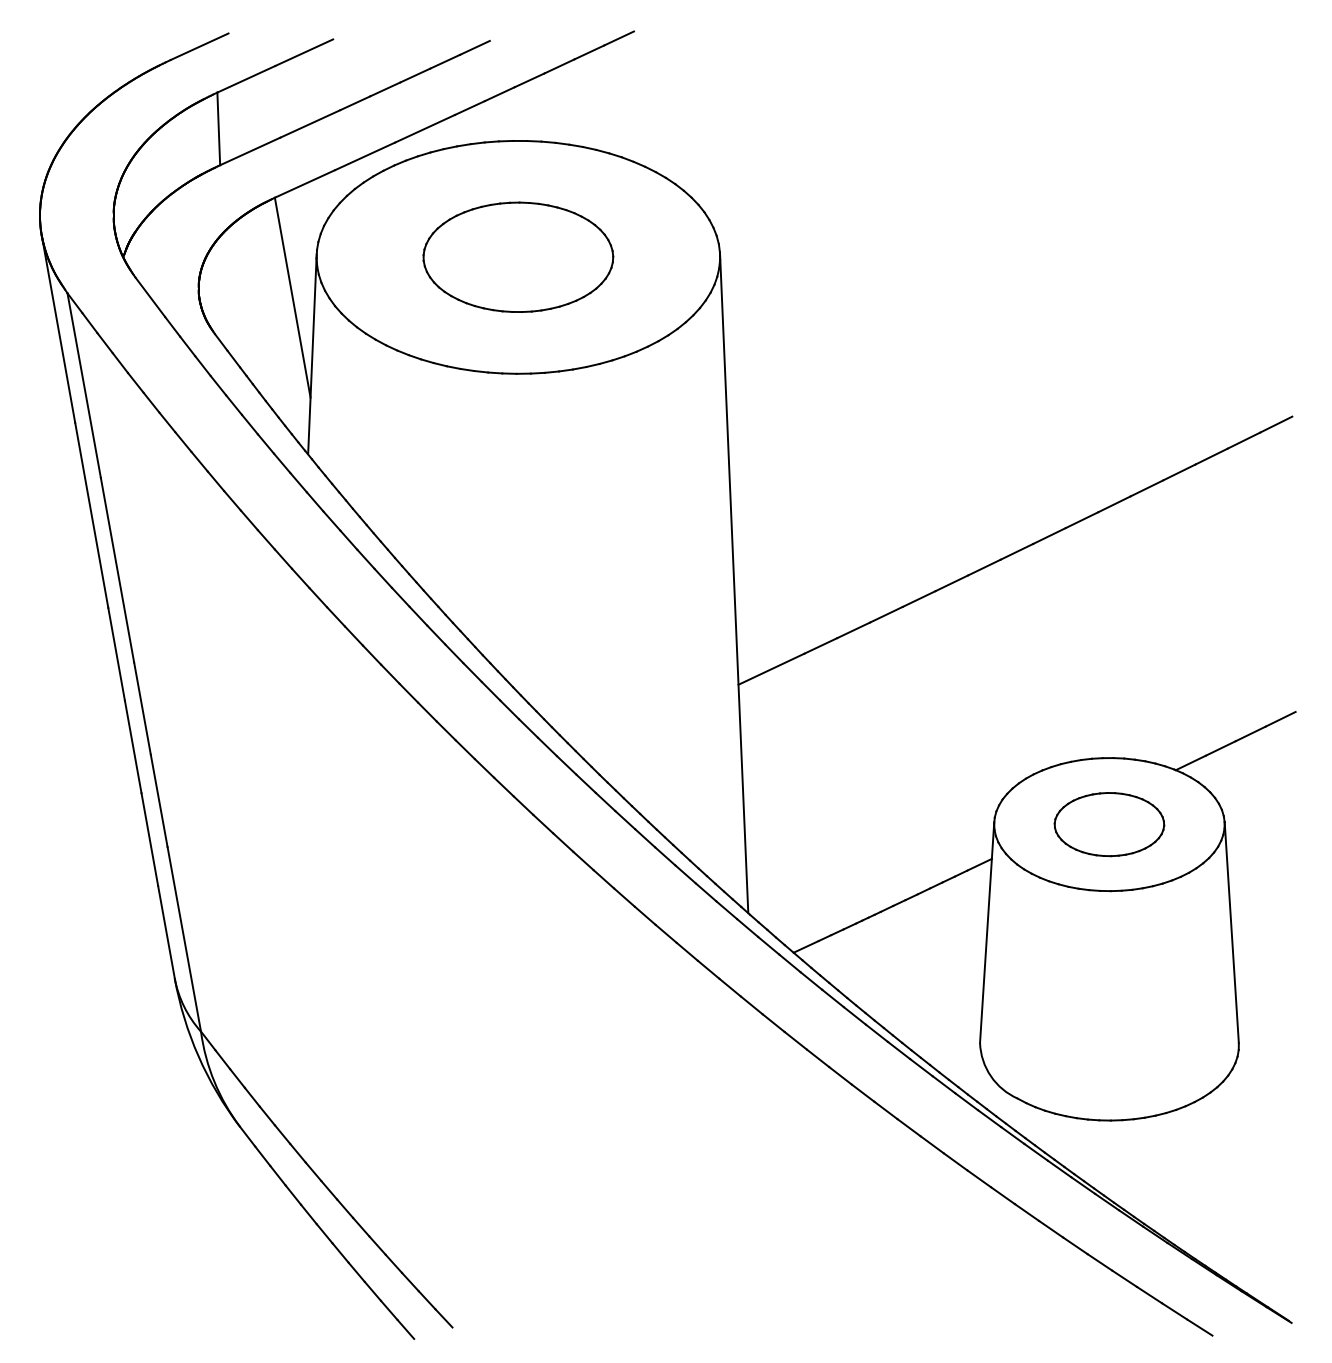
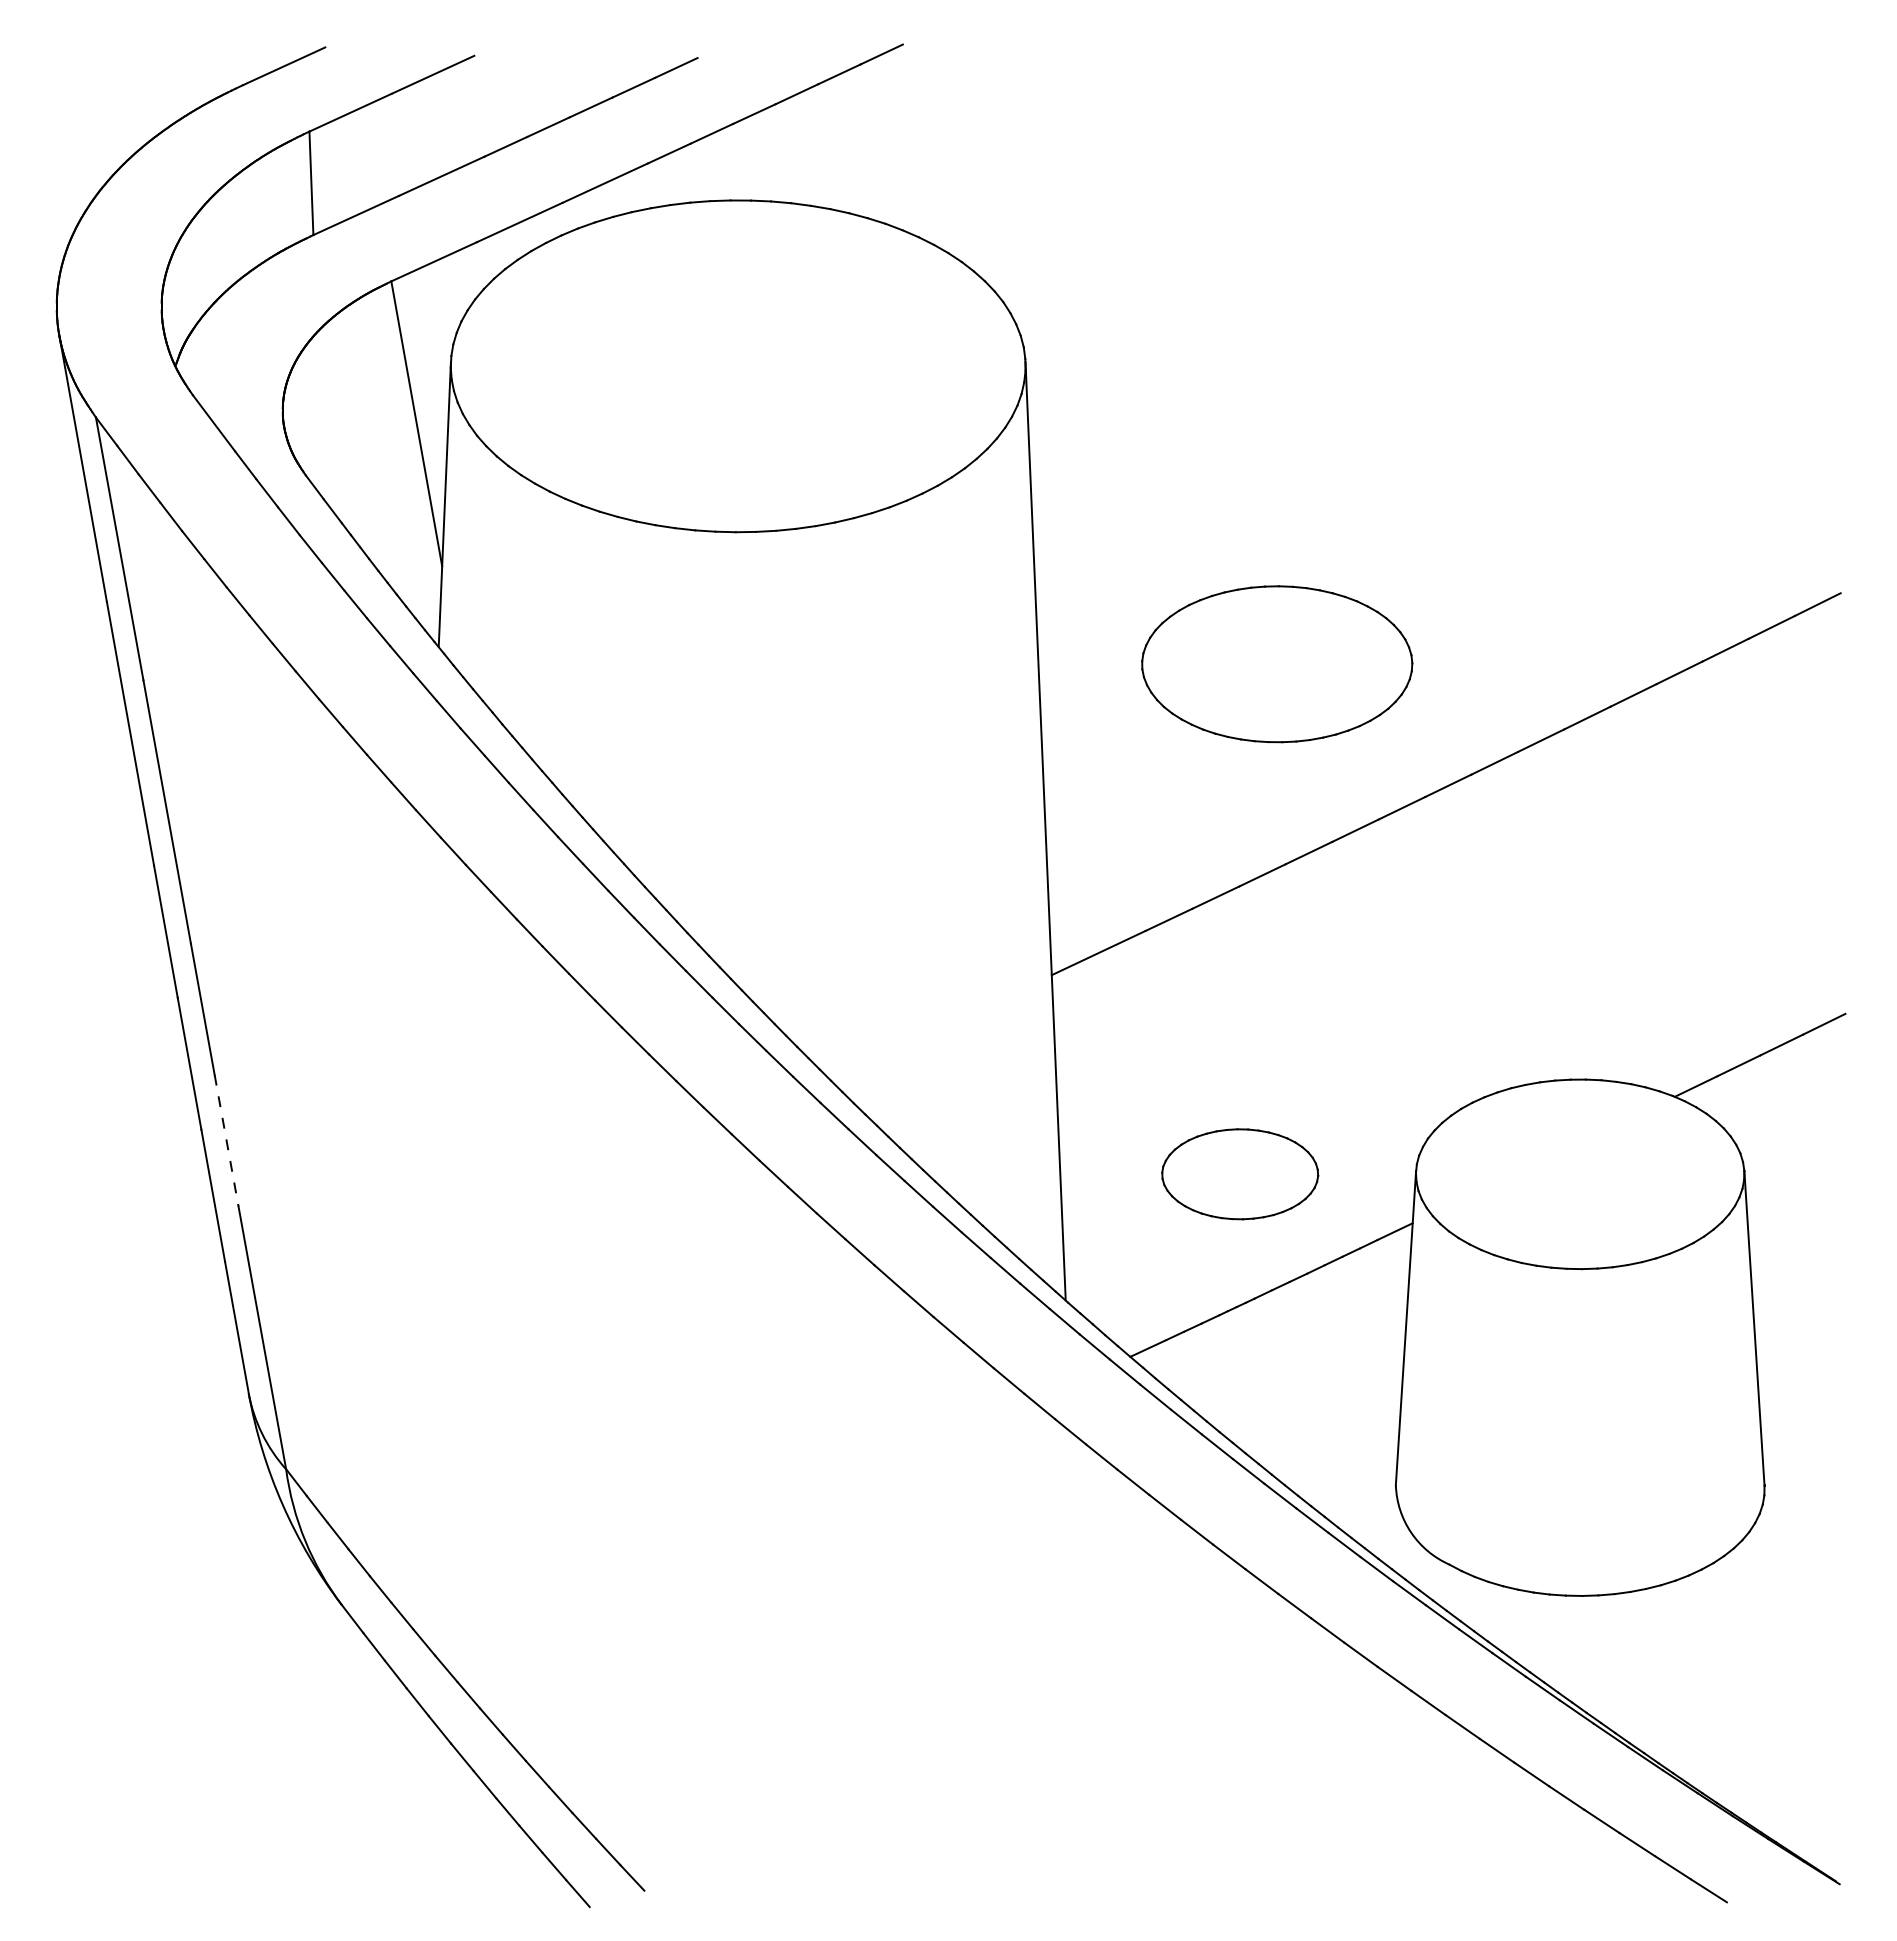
part: (518, 257) -> (1277, 664), moved
line: (159, 800) -> (226, 1140), solid -> dashed
part: (1109, 824) -> (1240, 1174), moved

